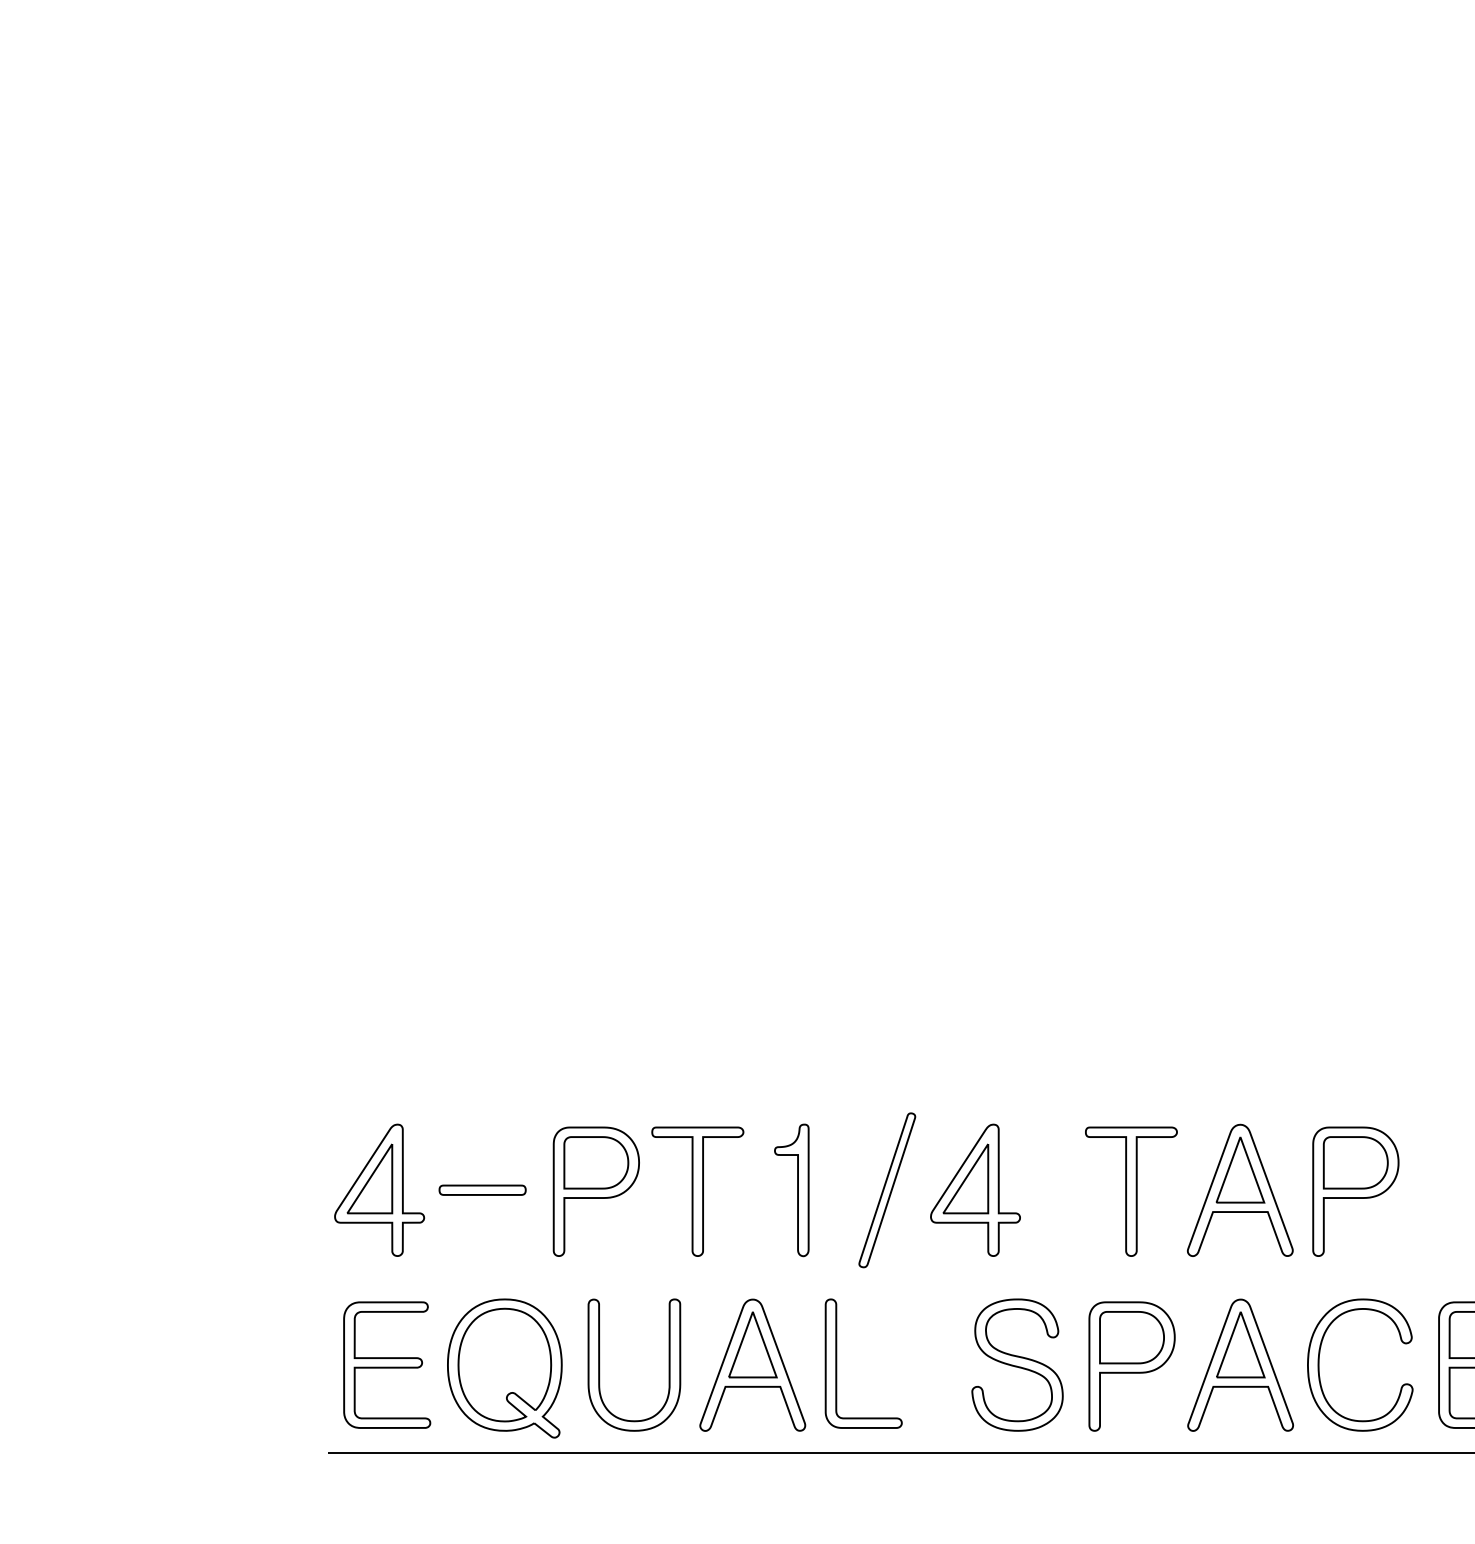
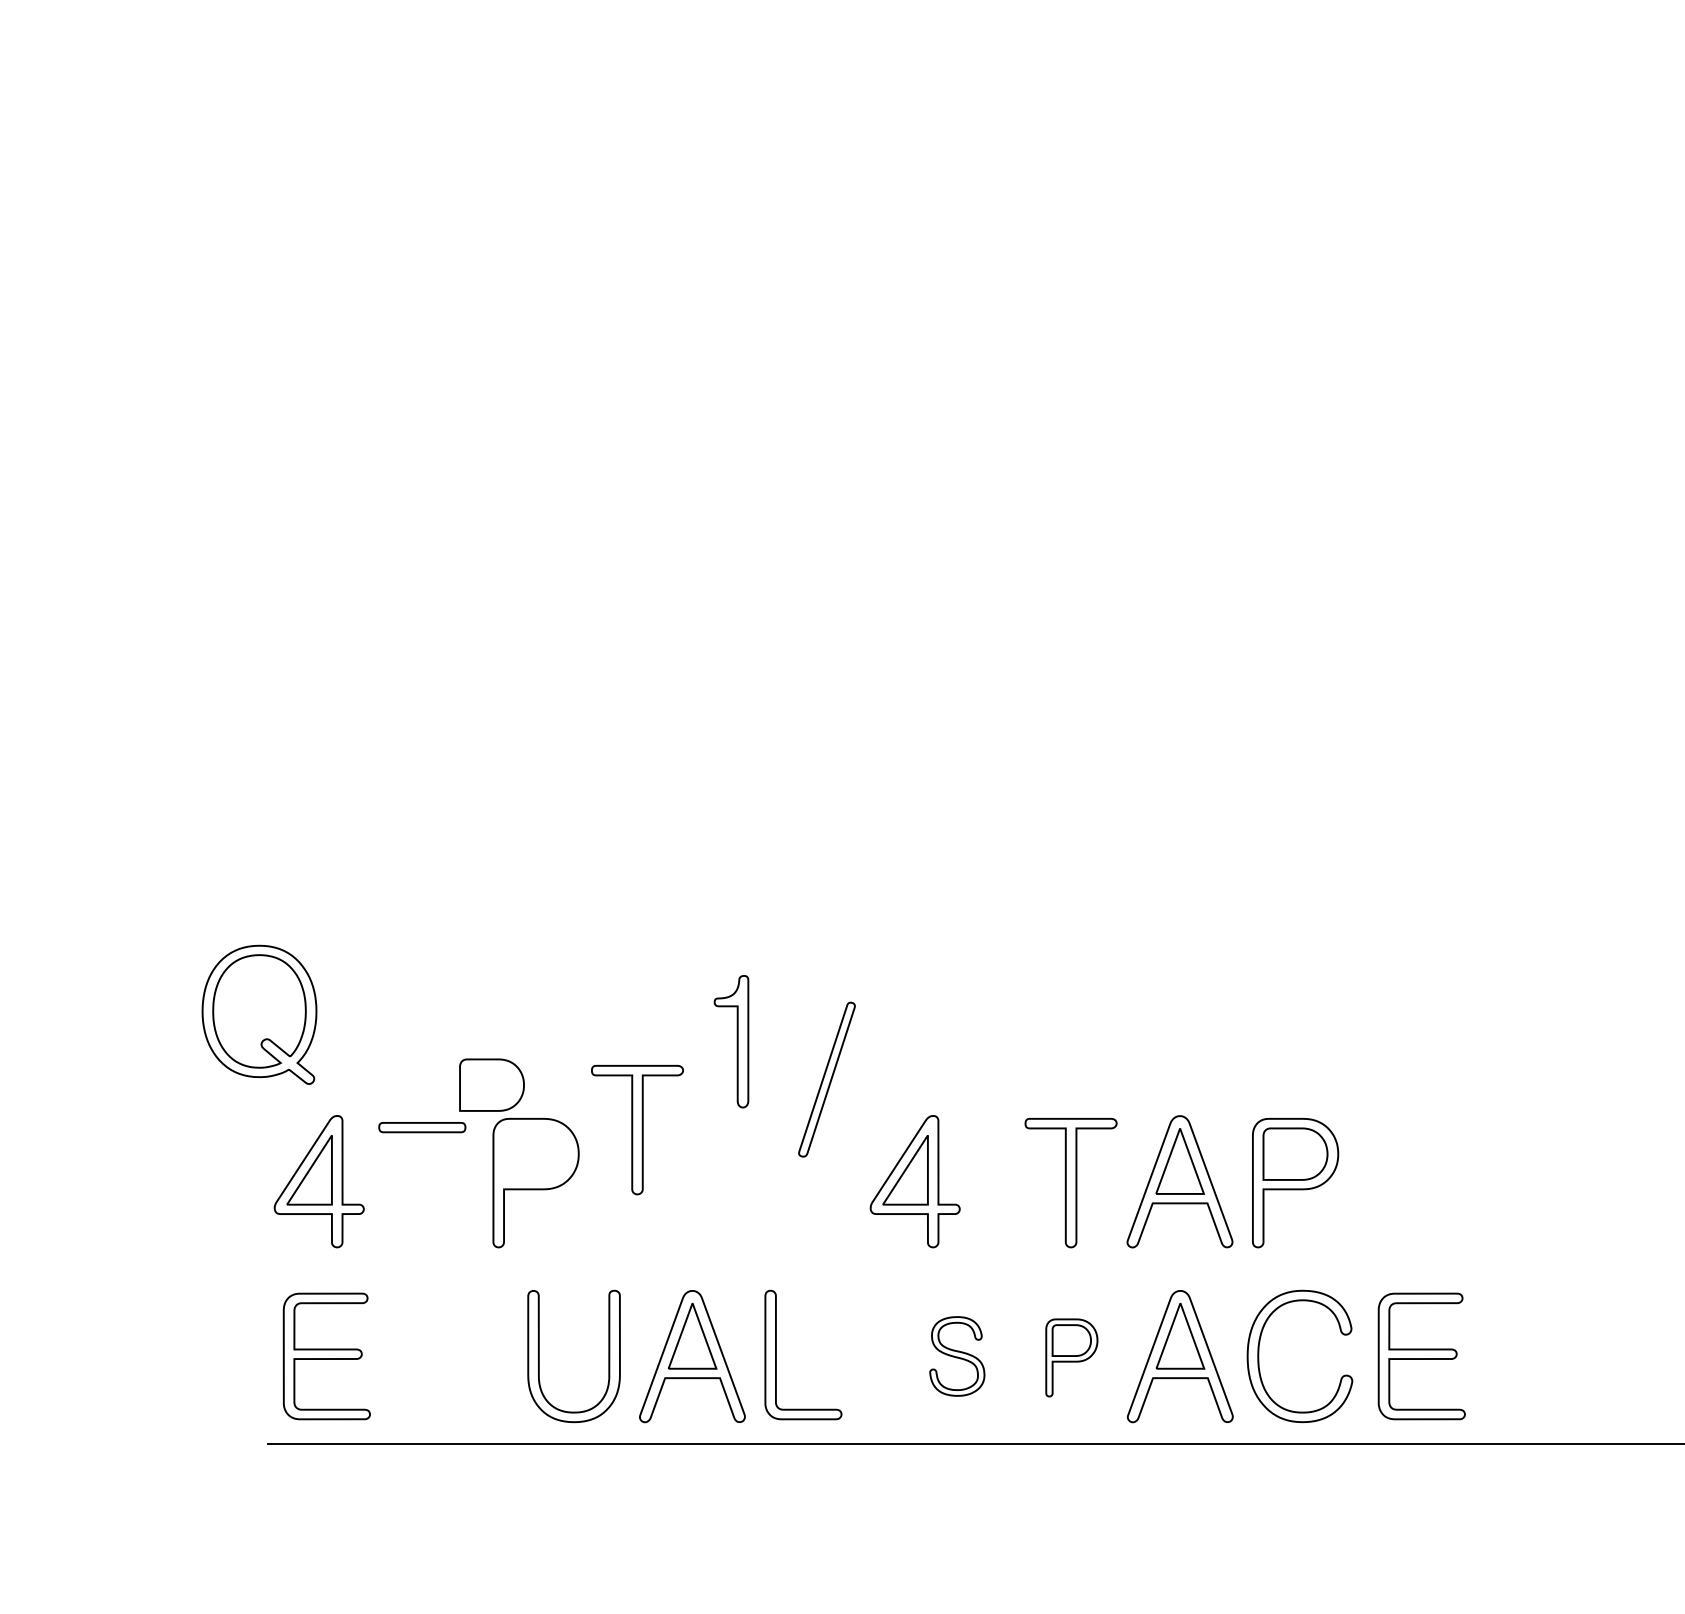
part: (595, 1162) -> (491, 1084), moved
part: (482, 1190) -> (422, 1127), moved
part: (791, 1190) -> (731, 1041), moved
part: (886, 1190) -> (826, 1079), moved
part: (697, 1192) -> (637, 1130), moved
part: (1017, 1365) -> (957, 1356), size x0.6
part: (1131, 1366) -> (1071, 1357), size x0.6
part: (504, 1368) -> (259, 1014), moved

